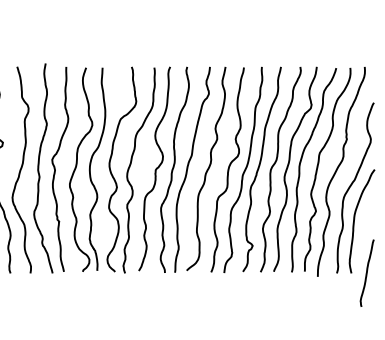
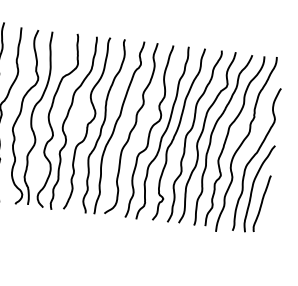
curve: (366, 272) -> (261, 203), moved

